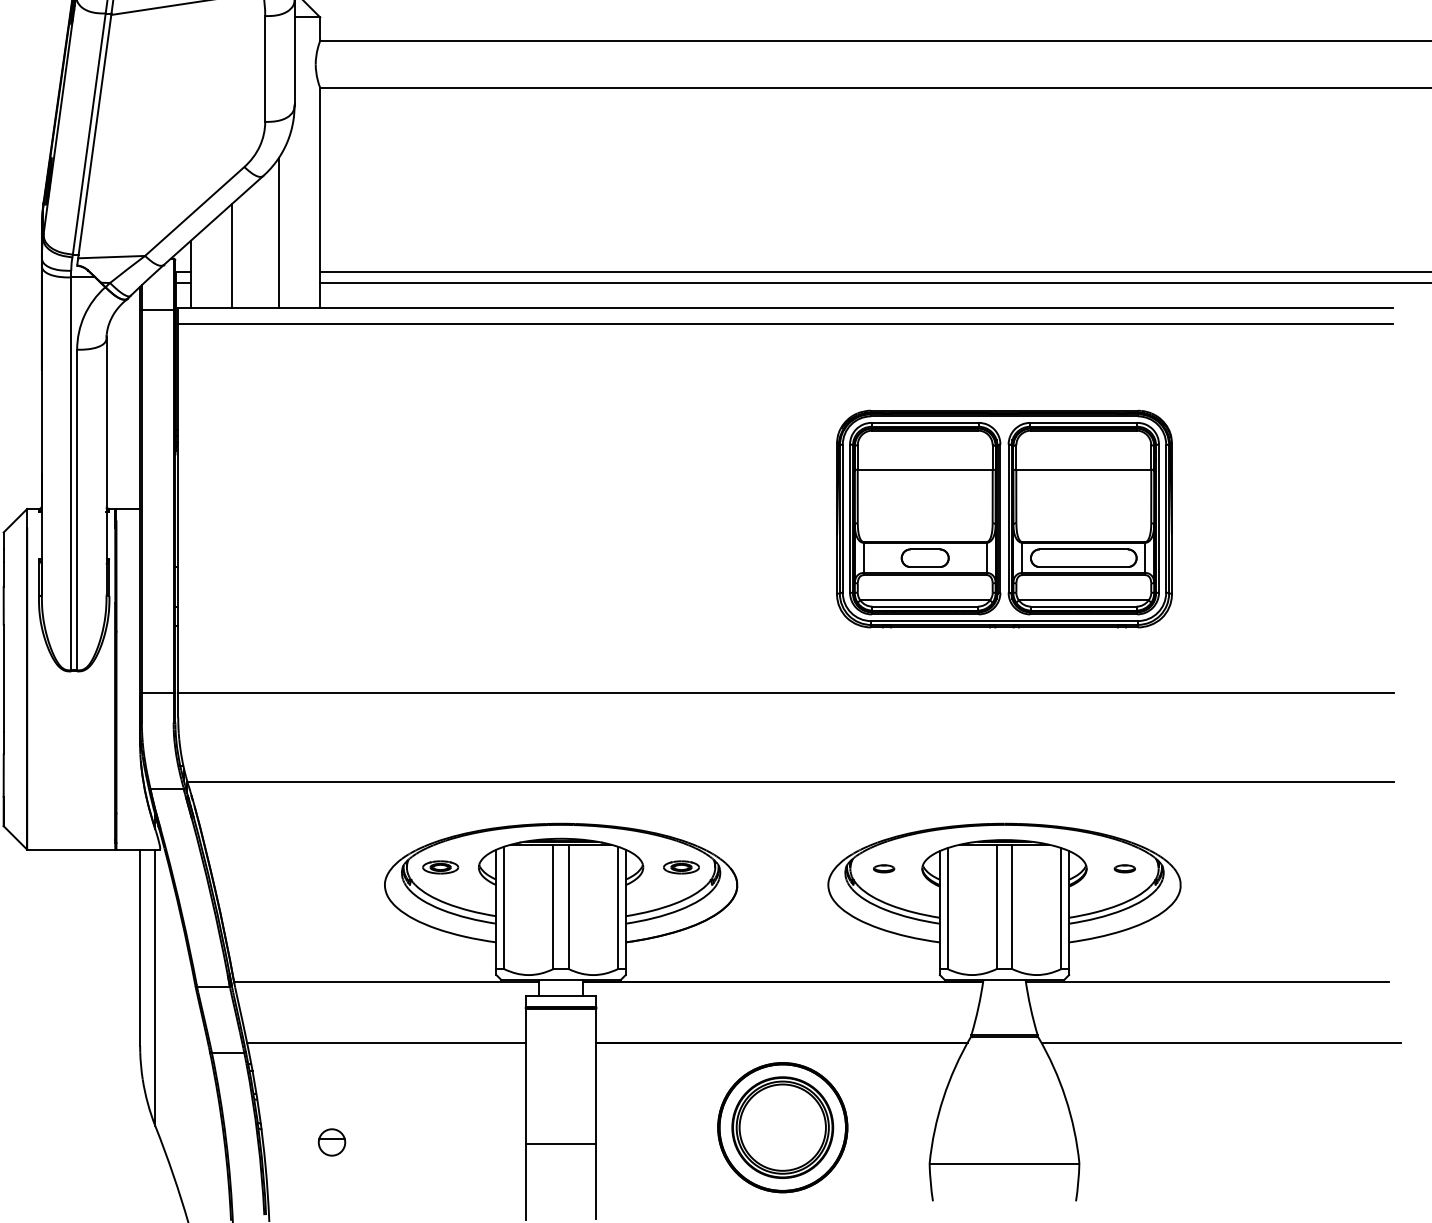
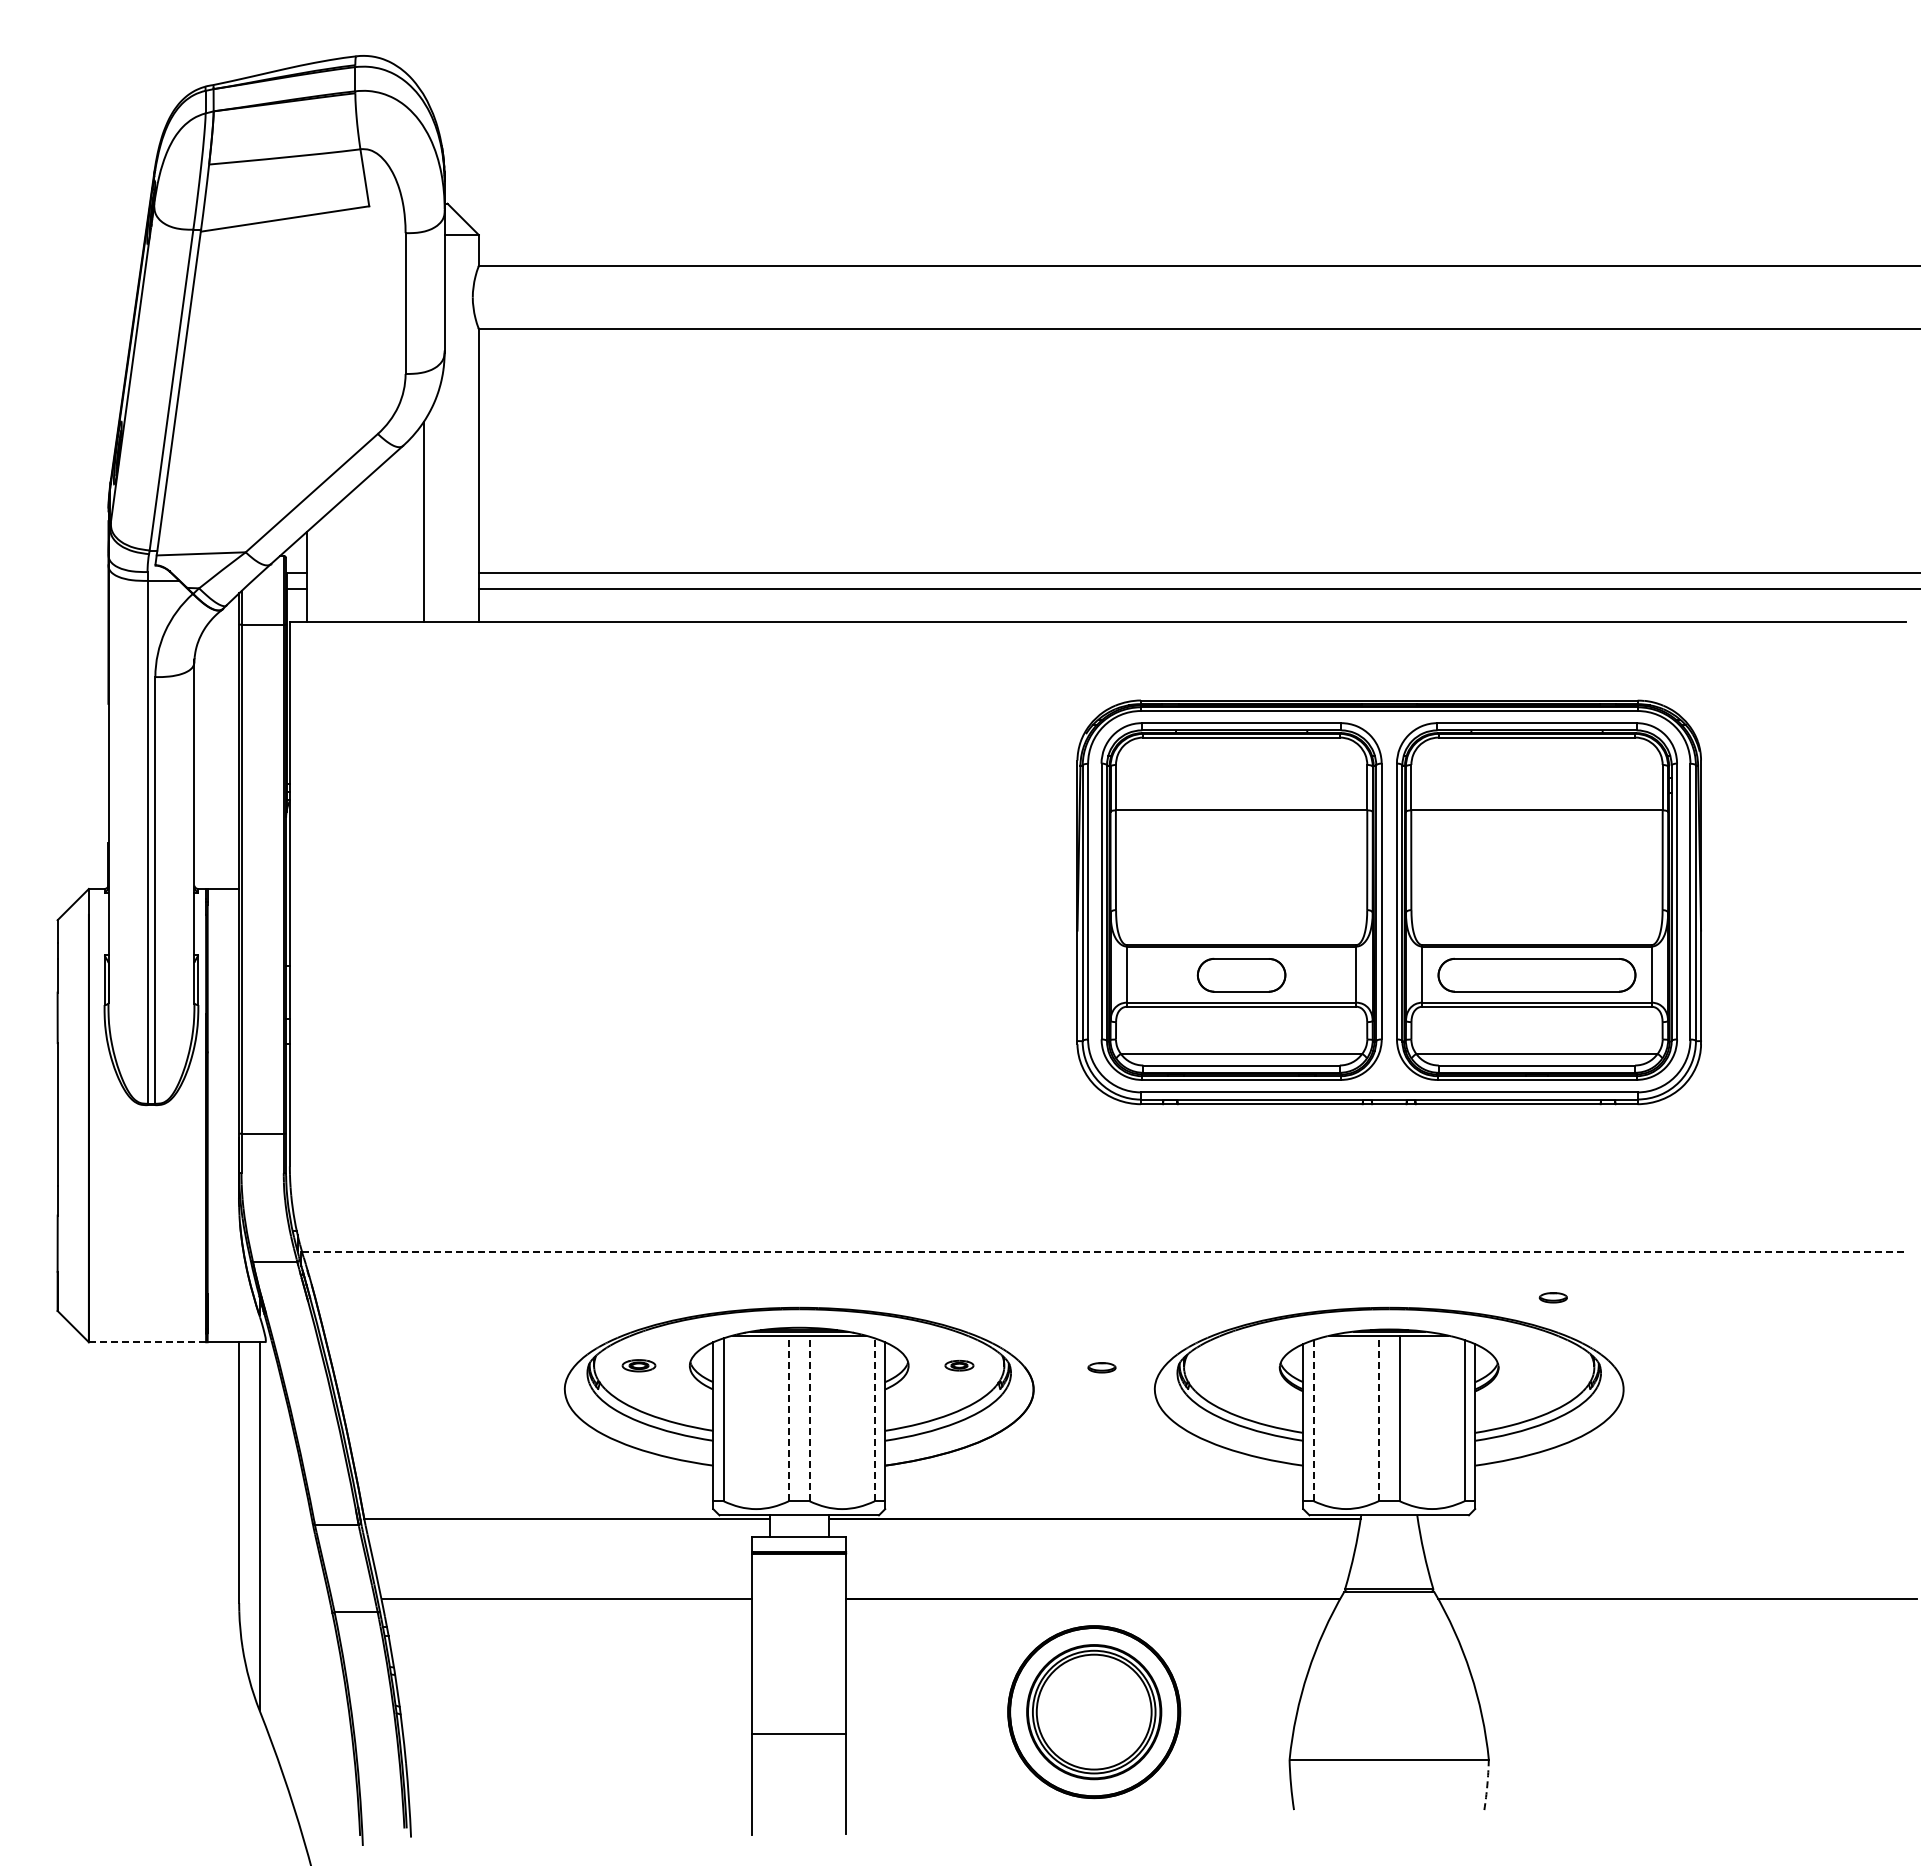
line: (232, 256) -> (361, 552), removed
line: (785, 324) -> (1097, 643), removed
part: (1003, 519) -> (1388, 902), size x1.4
line: (786, 692) -> (1098, 1133), removed
line: (791, 782) -> (1105, 1252), solid -> dashed
line: (71, 849) -> (147, 1342), solid -> dashed
part: (440, 867) -> (638, 1365), size x0.7
part: (681, 867) -> (959, 1365), size x0.6
part: (883, 868) -> (1101, 1367), moved
part: (1124, 868) -> (1552, 1297), moved
line: (553, 906) -> (788, 1418), solid -> dashed
line: (568, 906) -> (809, 1418), solid -> dashed
line: (996, 906) -> (1378, 1418), solid -> dashed
line: (617, 907) -> (874, 1419), solid -> dashed
line: (947, 908) -> (1313, 1420), solid -> dashed
line: (1206, 982) -> (1658, 1518), removed
part: (332, 1142) -> (494, 1731), removed
arc: (1078, 1182) -> (1487, 1785), solid -> dashed

